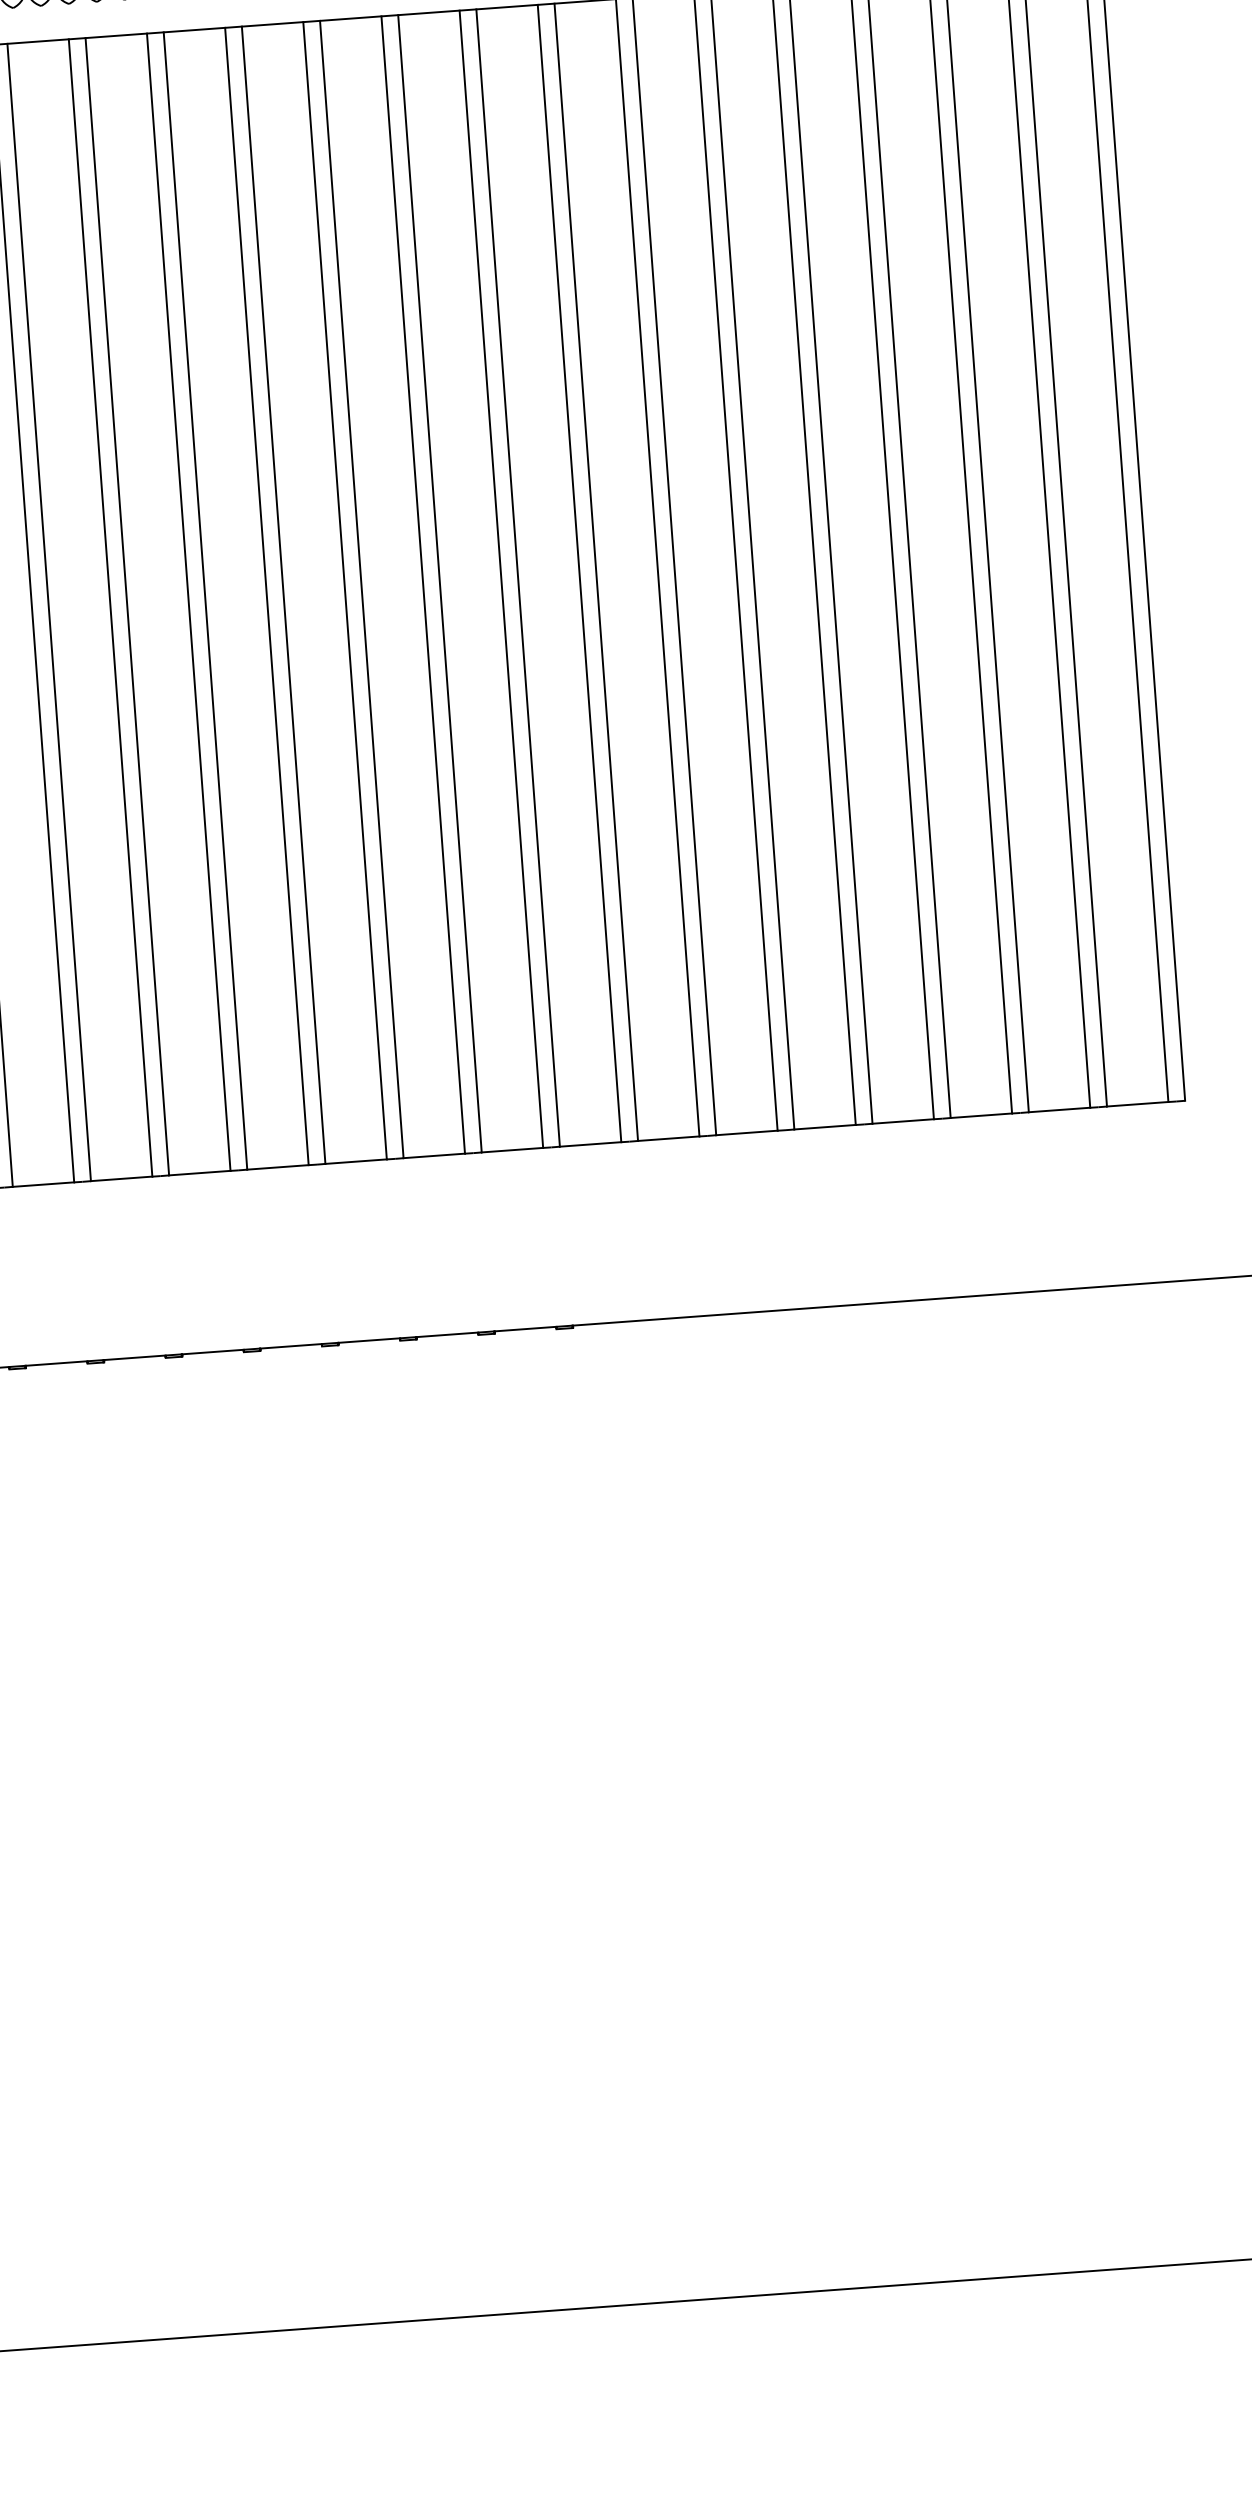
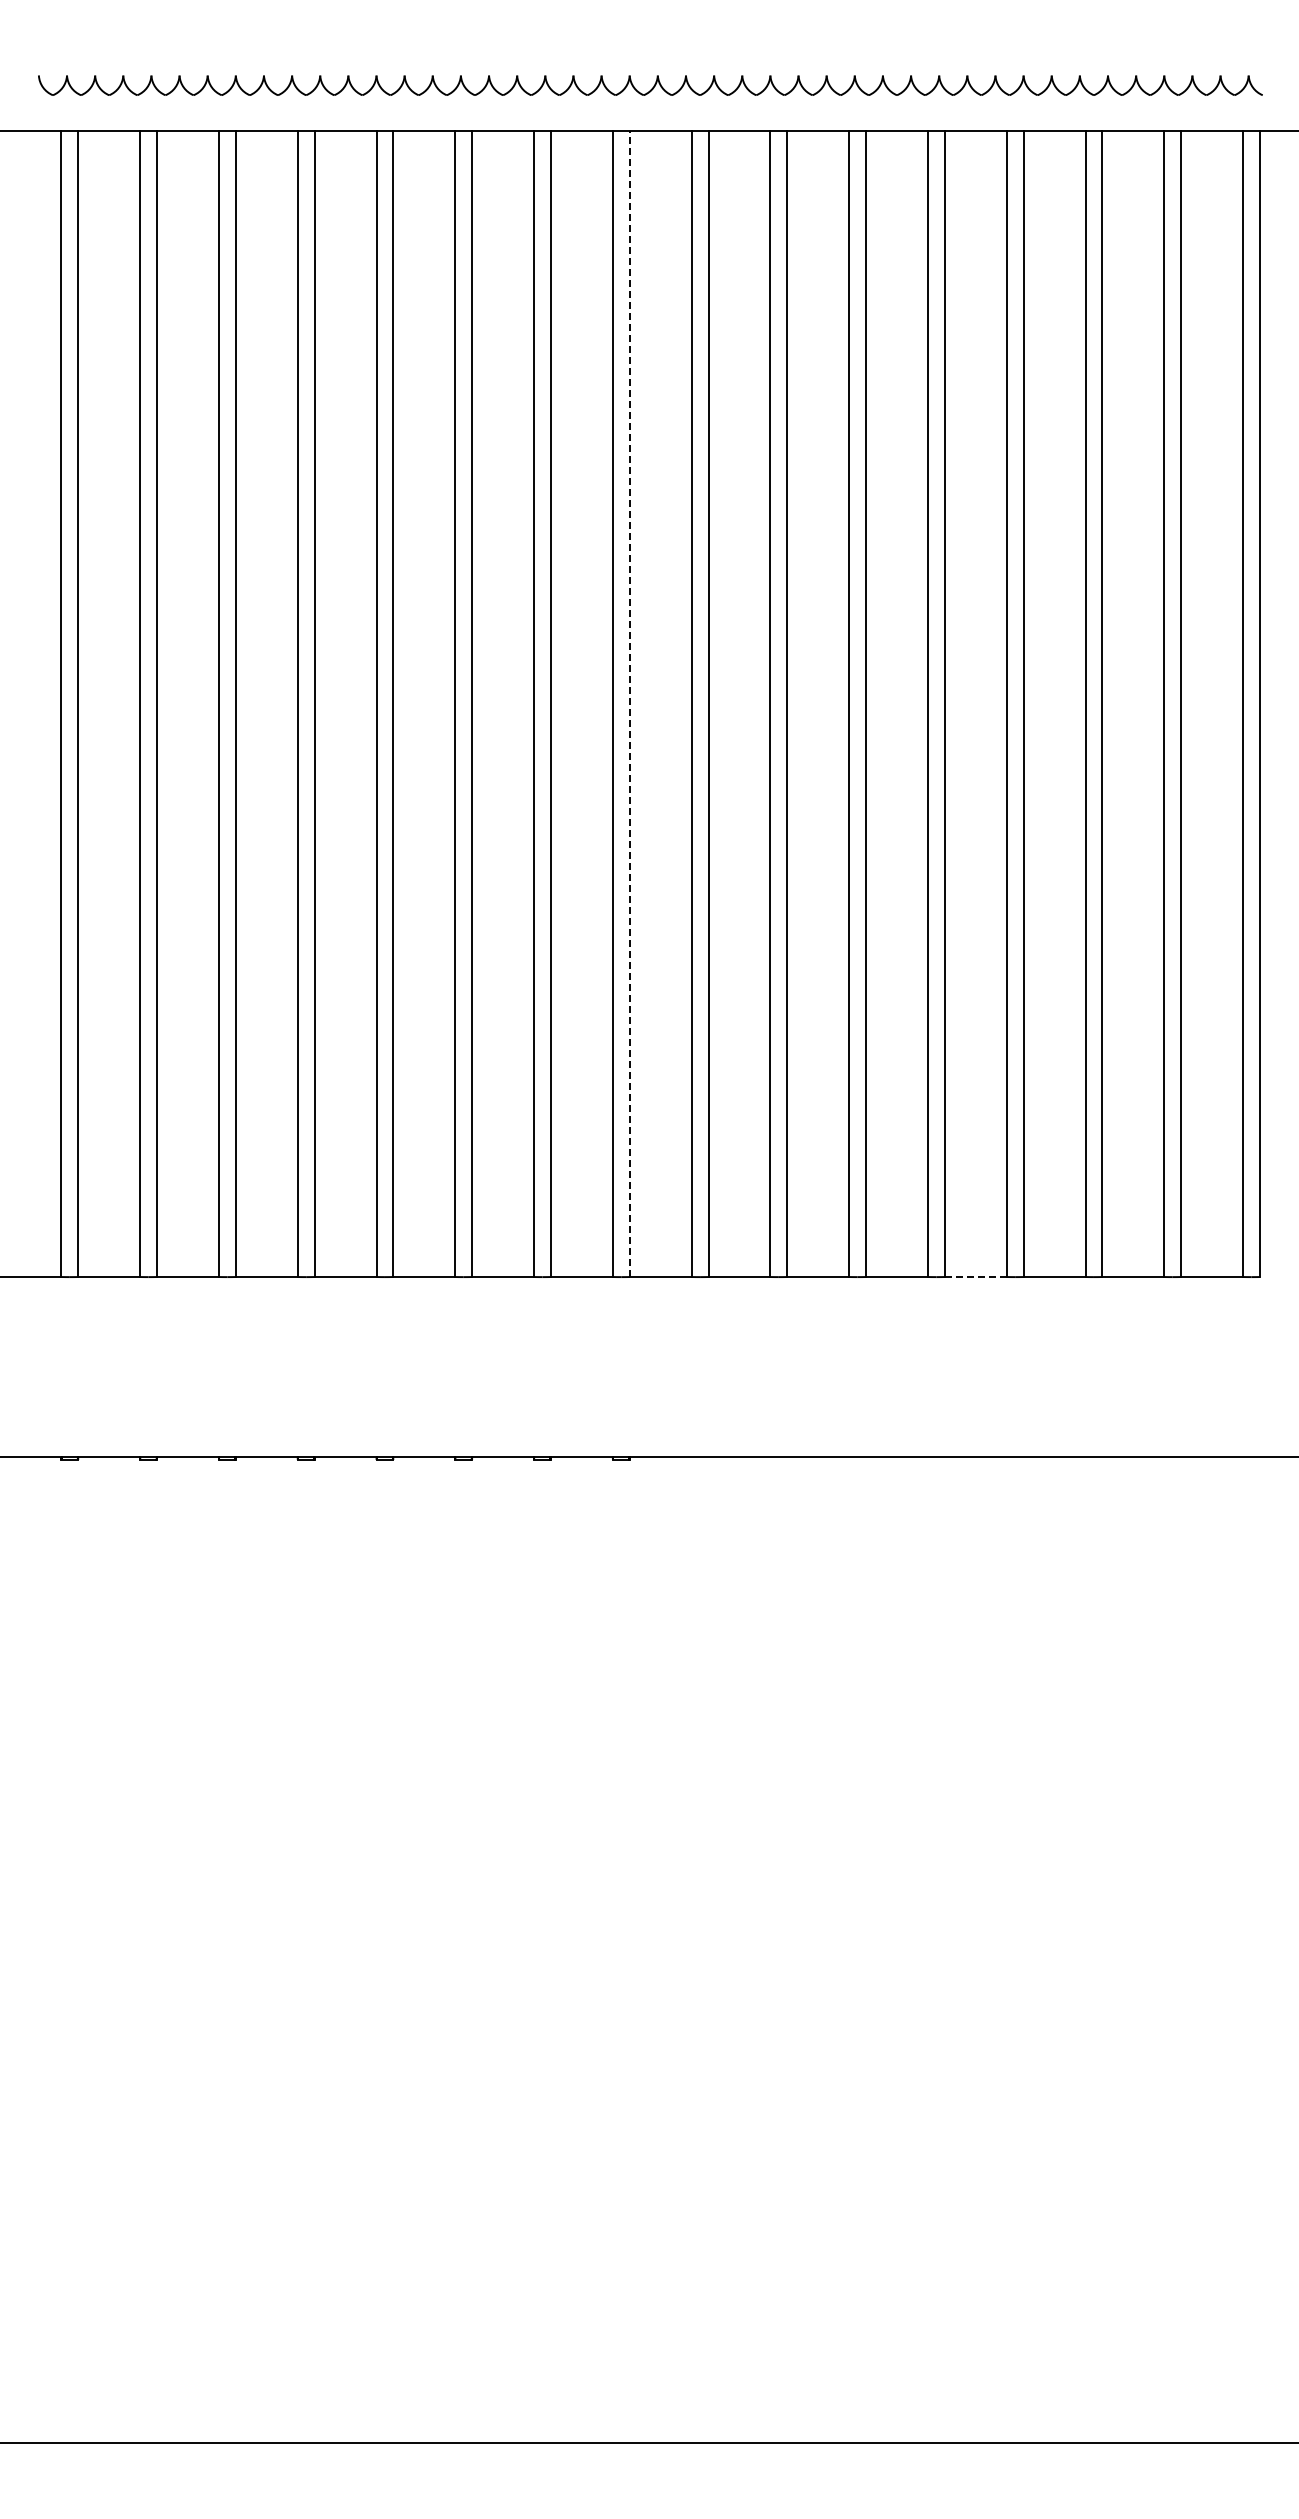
line: (517, 577) -> (629, 703), solid -> dashed
line: (902, 1121) -> (975, 1277), solid -> dashed

